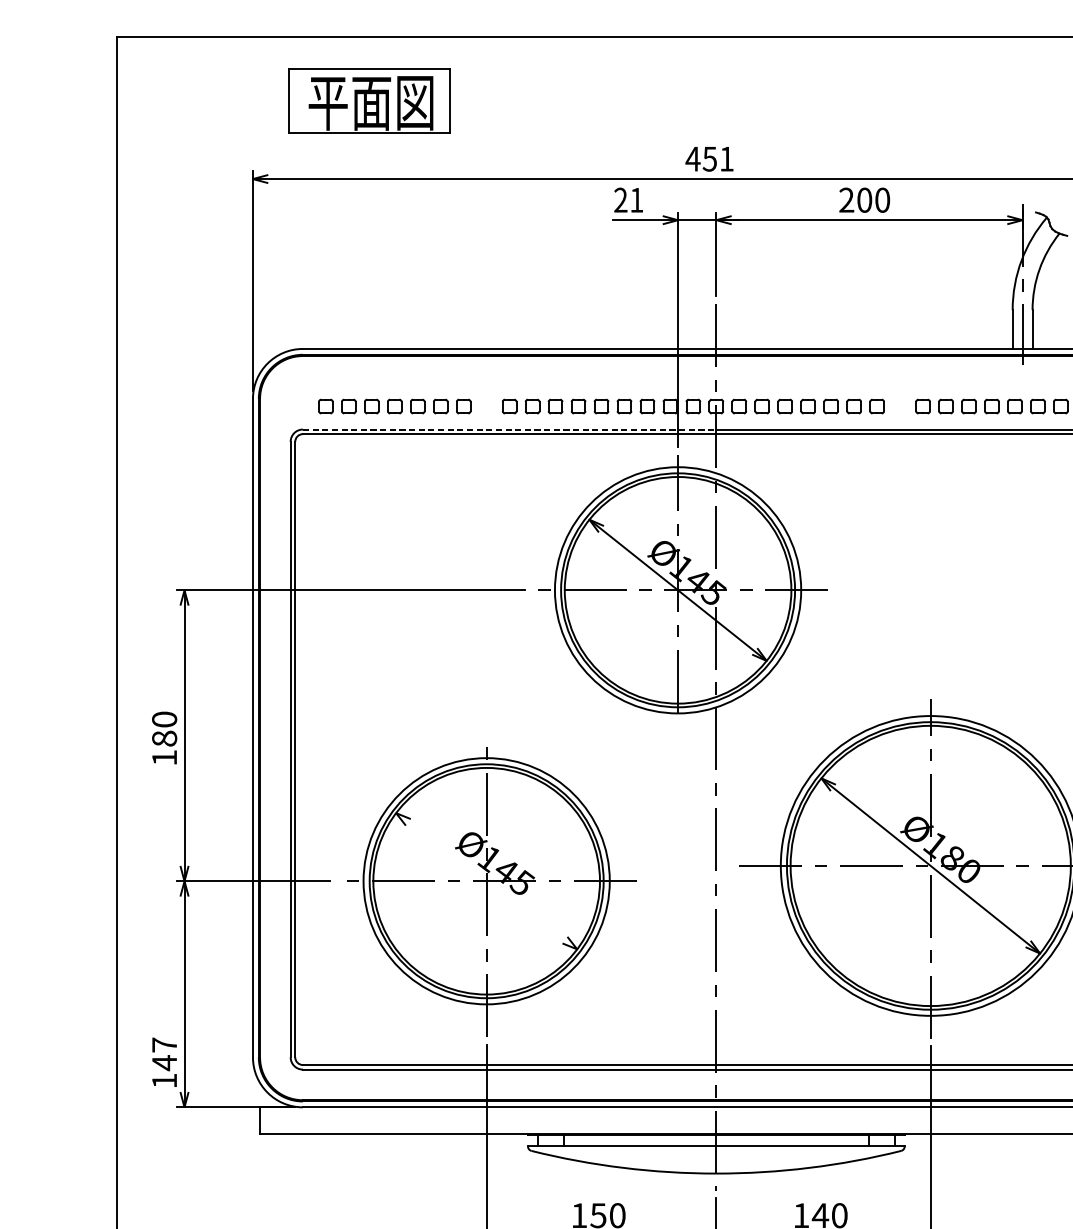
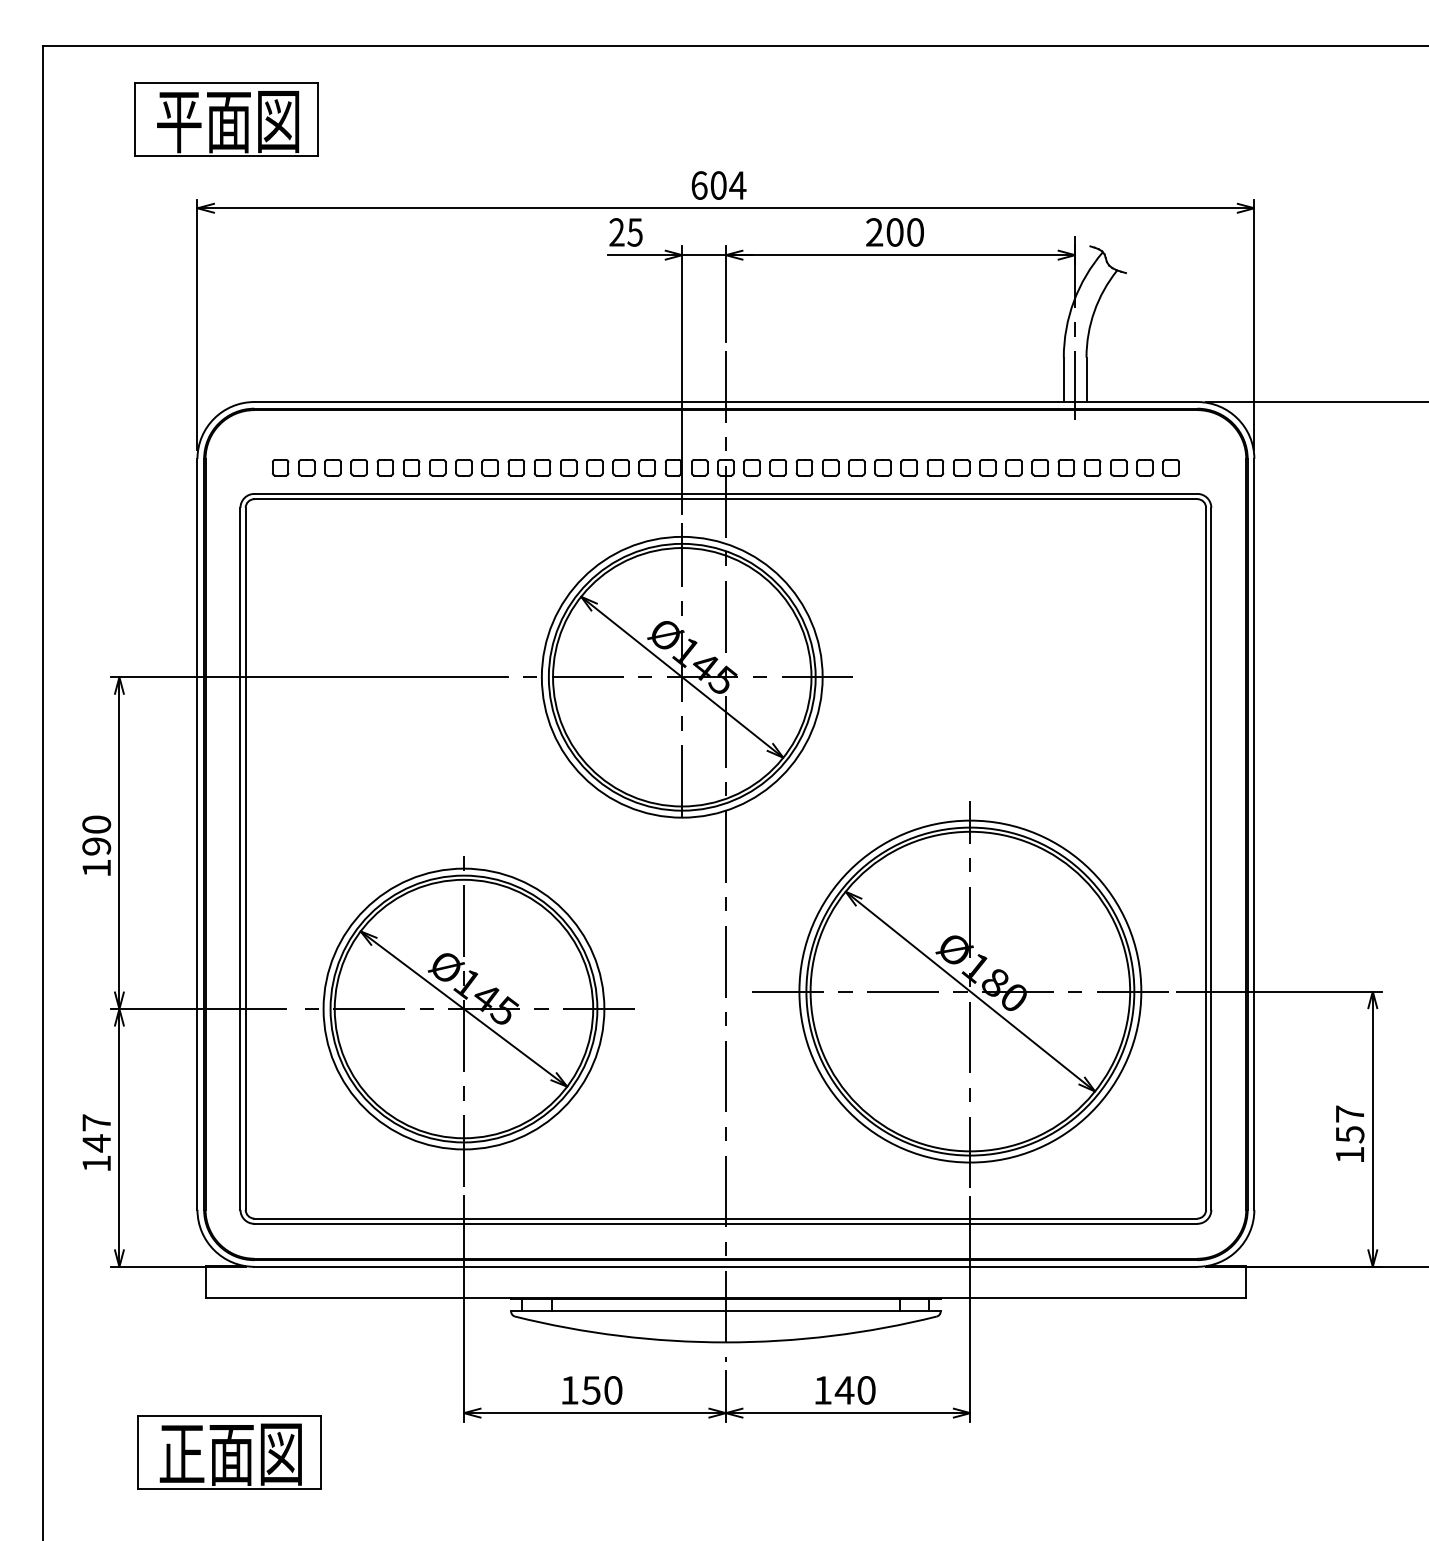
part: (369, 101) -> (226, 119), moved
text: (709, 159) -> (718, 185), 451 -> 604
text: (636, 200) -> (634, 232), 21 -> 25
part: (486, 406) -> (463, 467), added
part: (900, 406) -> (935, 467), added
line: (509, 429) -> (490, 493), dashed -> solid
text: (164, 738) -> (96, 846), 180 -> 190
line: (486, 880) -> (463, 1008), added
text: (164, 1062) -> (96, 1142), moved

